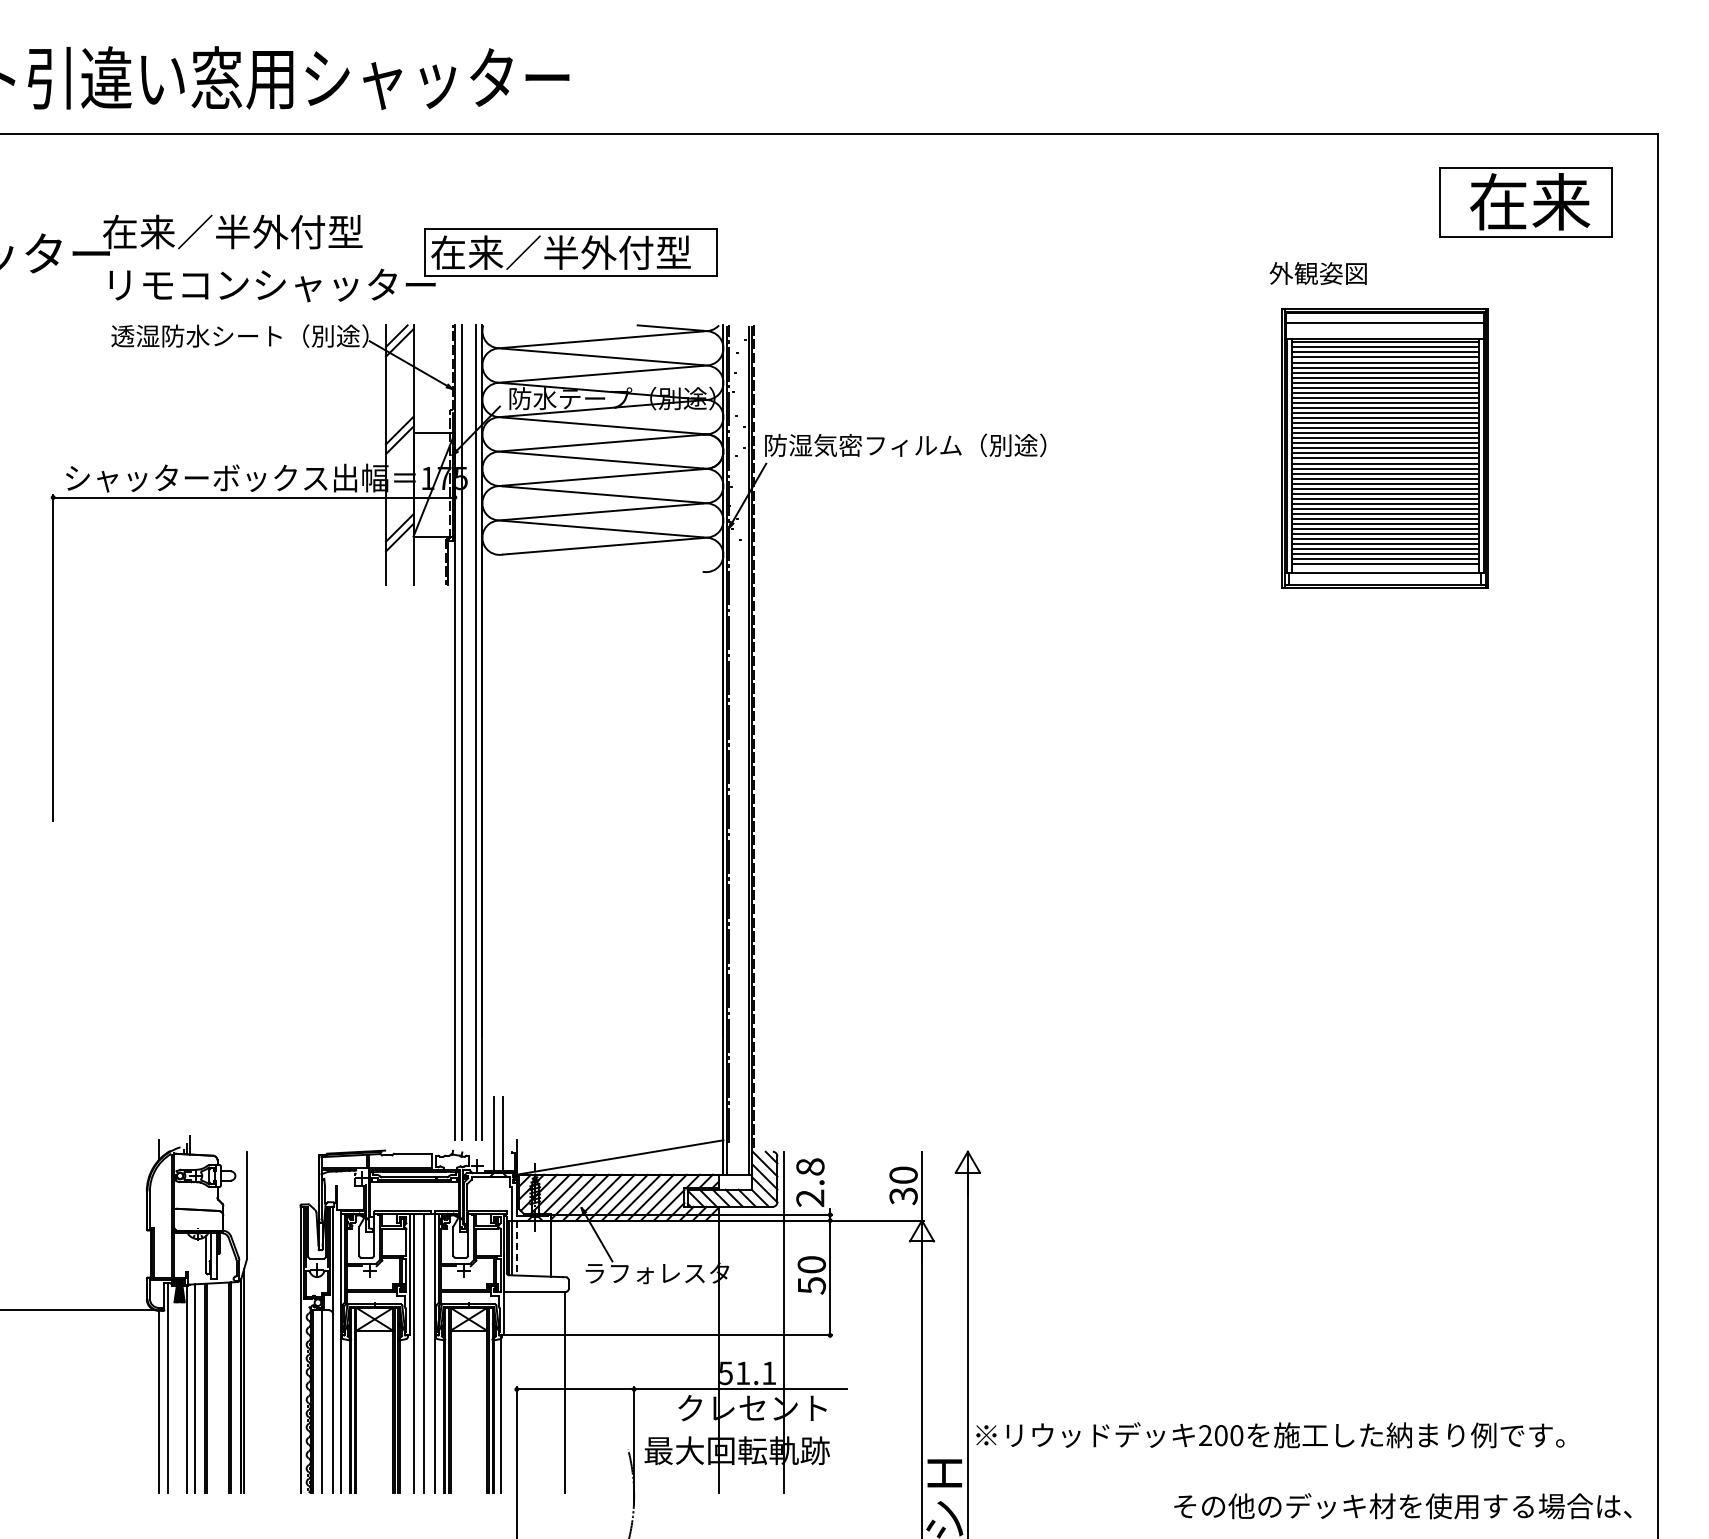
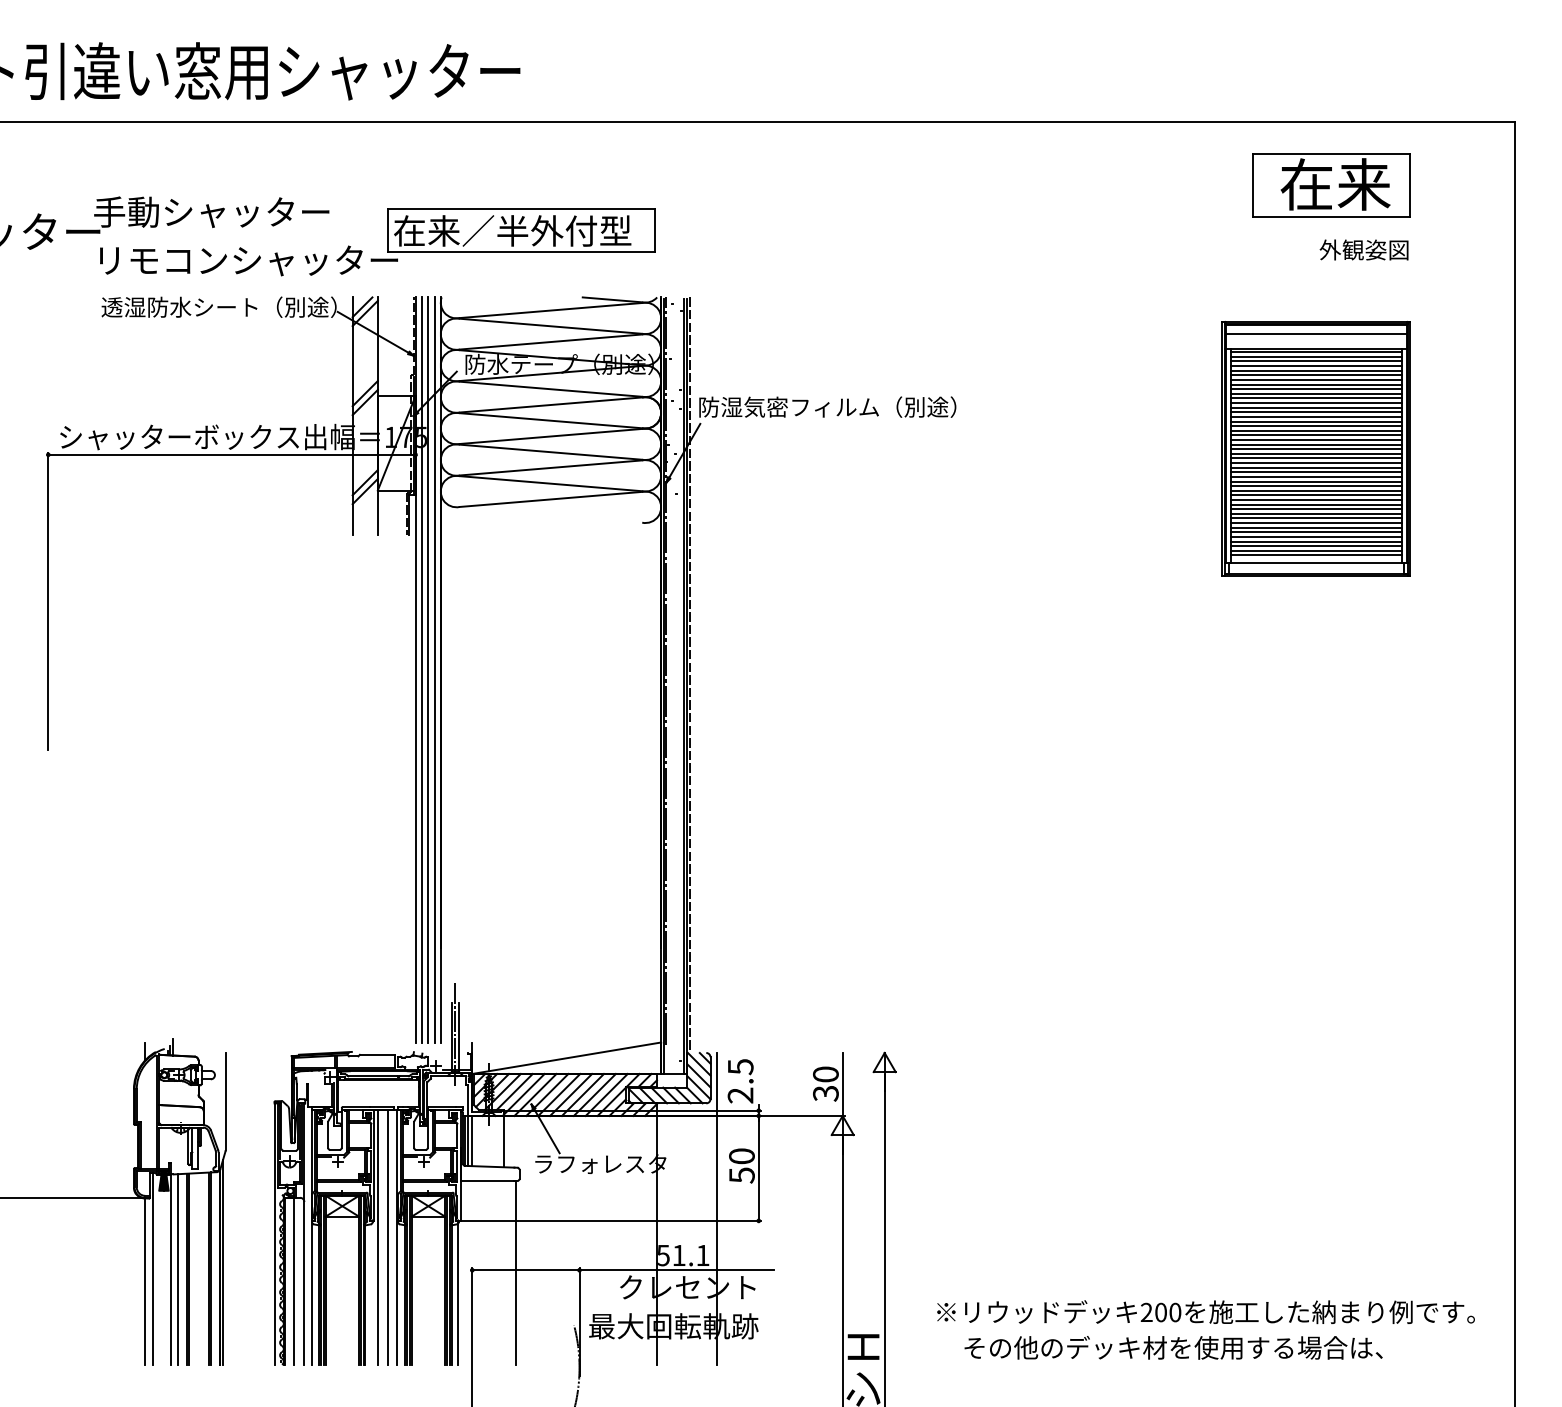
part: (1525, 202) -> (1331, 185), moved
text: (232, 231) -> (212, 211), 在来／半外付型 -> 手動シャッター
text: (1317, 273) -> (1363, 250), moved
part: (1384, 448) -> (1315, 449), moved
line: (468, 732) -> (428, 669), added
line: (498, 1130) -> (455, 1033), added
text: (810, 1166) -> (740, 1066), 2.8 -> 2.5
line: (516, 1248) -> (471, 1141), dashed -> solid
text: (1270, 1435) -> (1206, 1312), moved
text: (1402, 1506) -> (1173, 1348), moved

